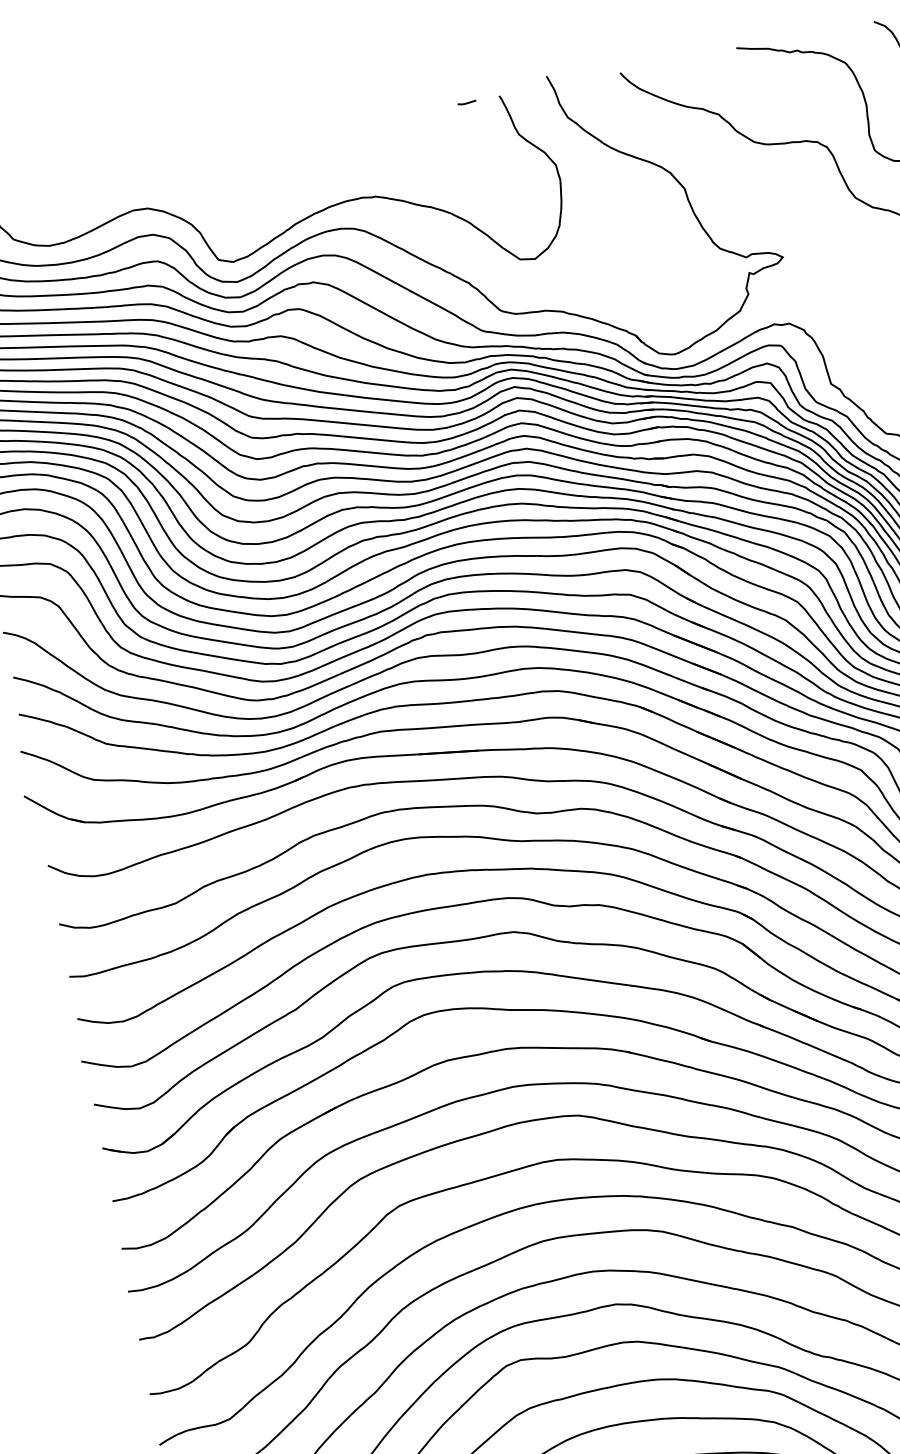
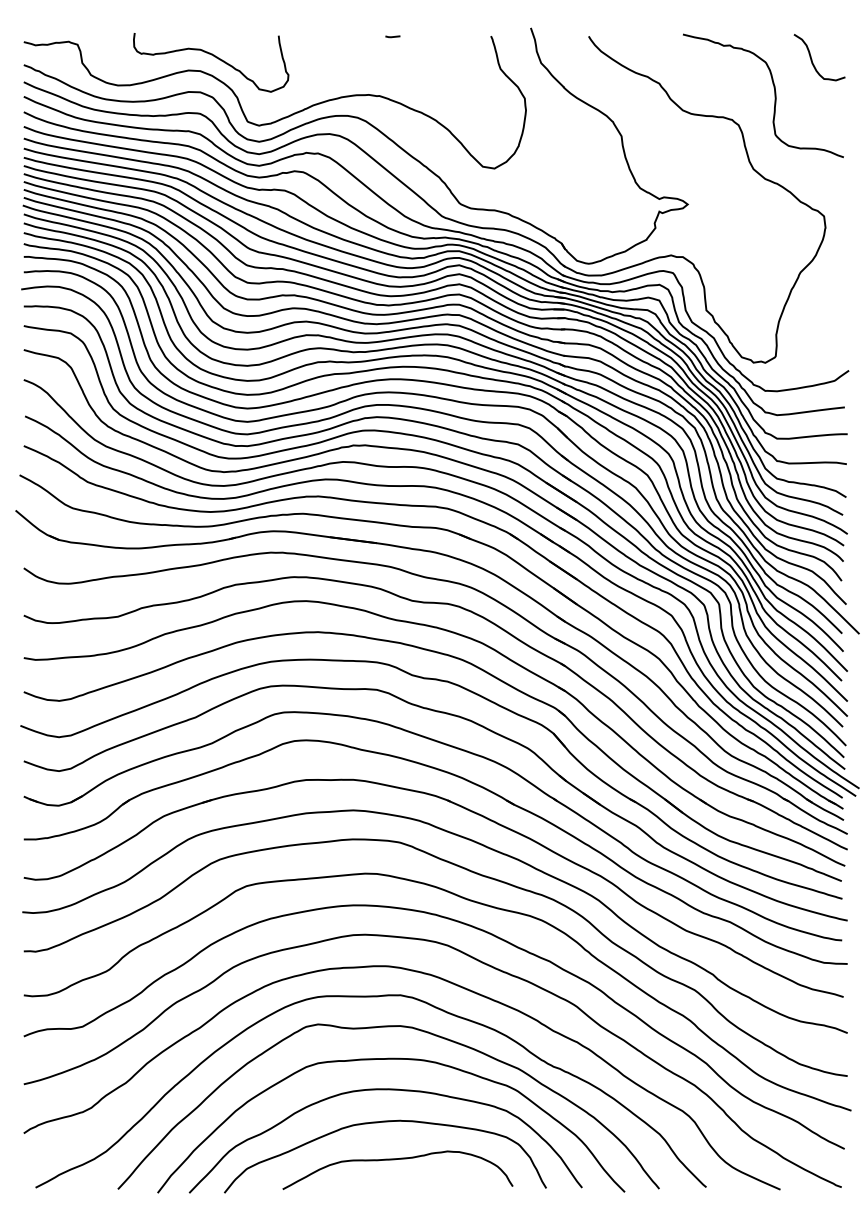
line: (466, 102) -> (392, 36), moved
curve: (162, 188) -> (214, 57), added

